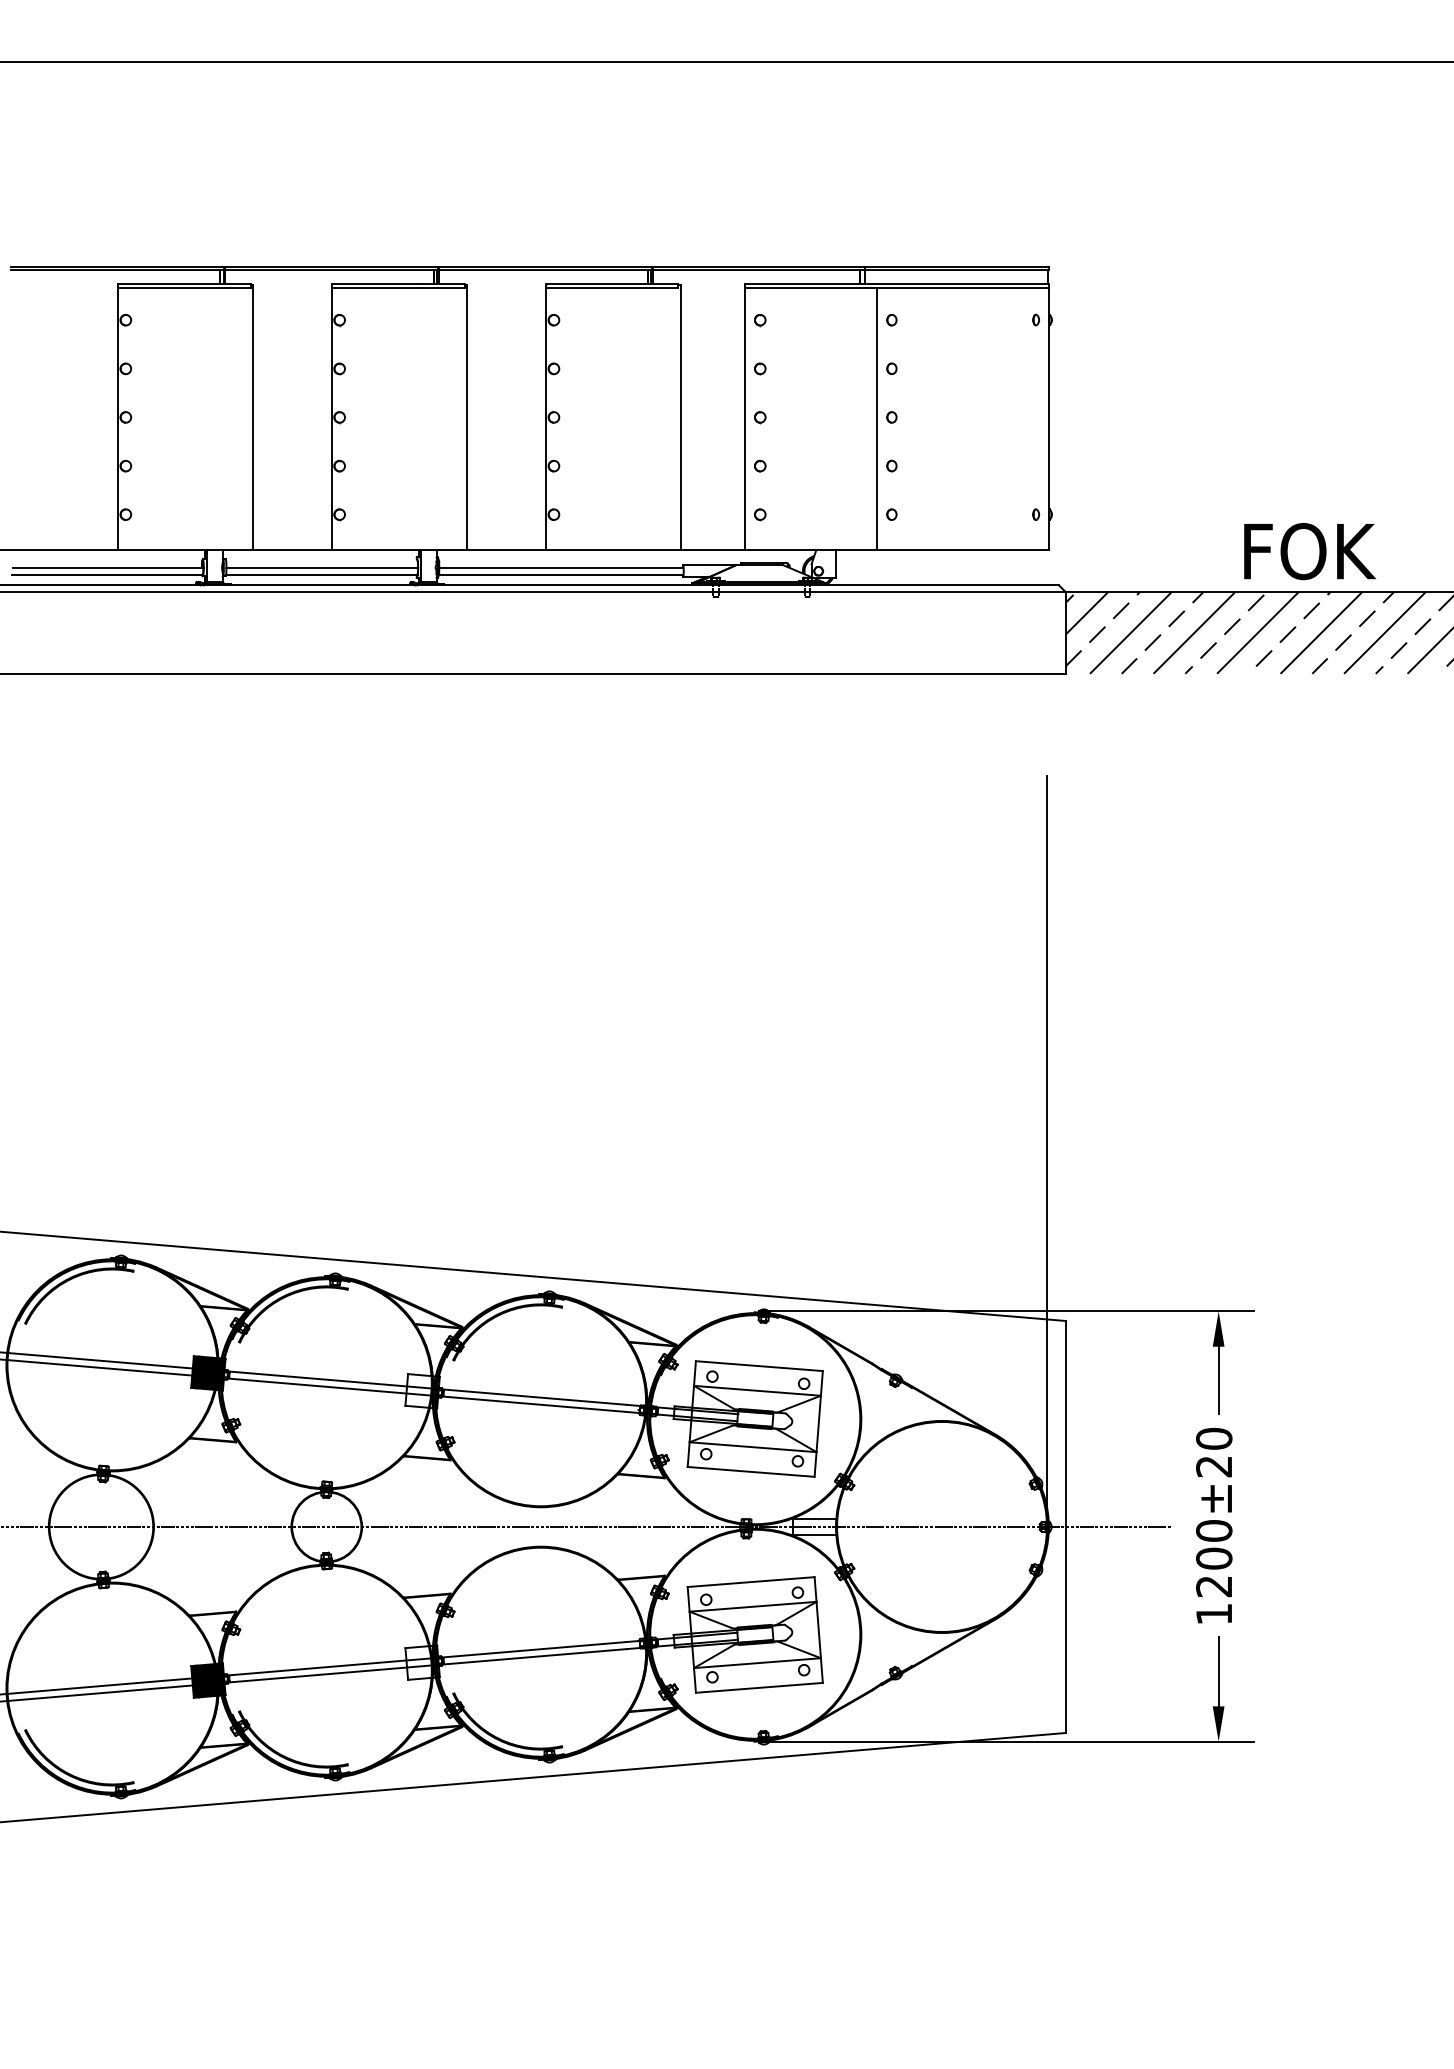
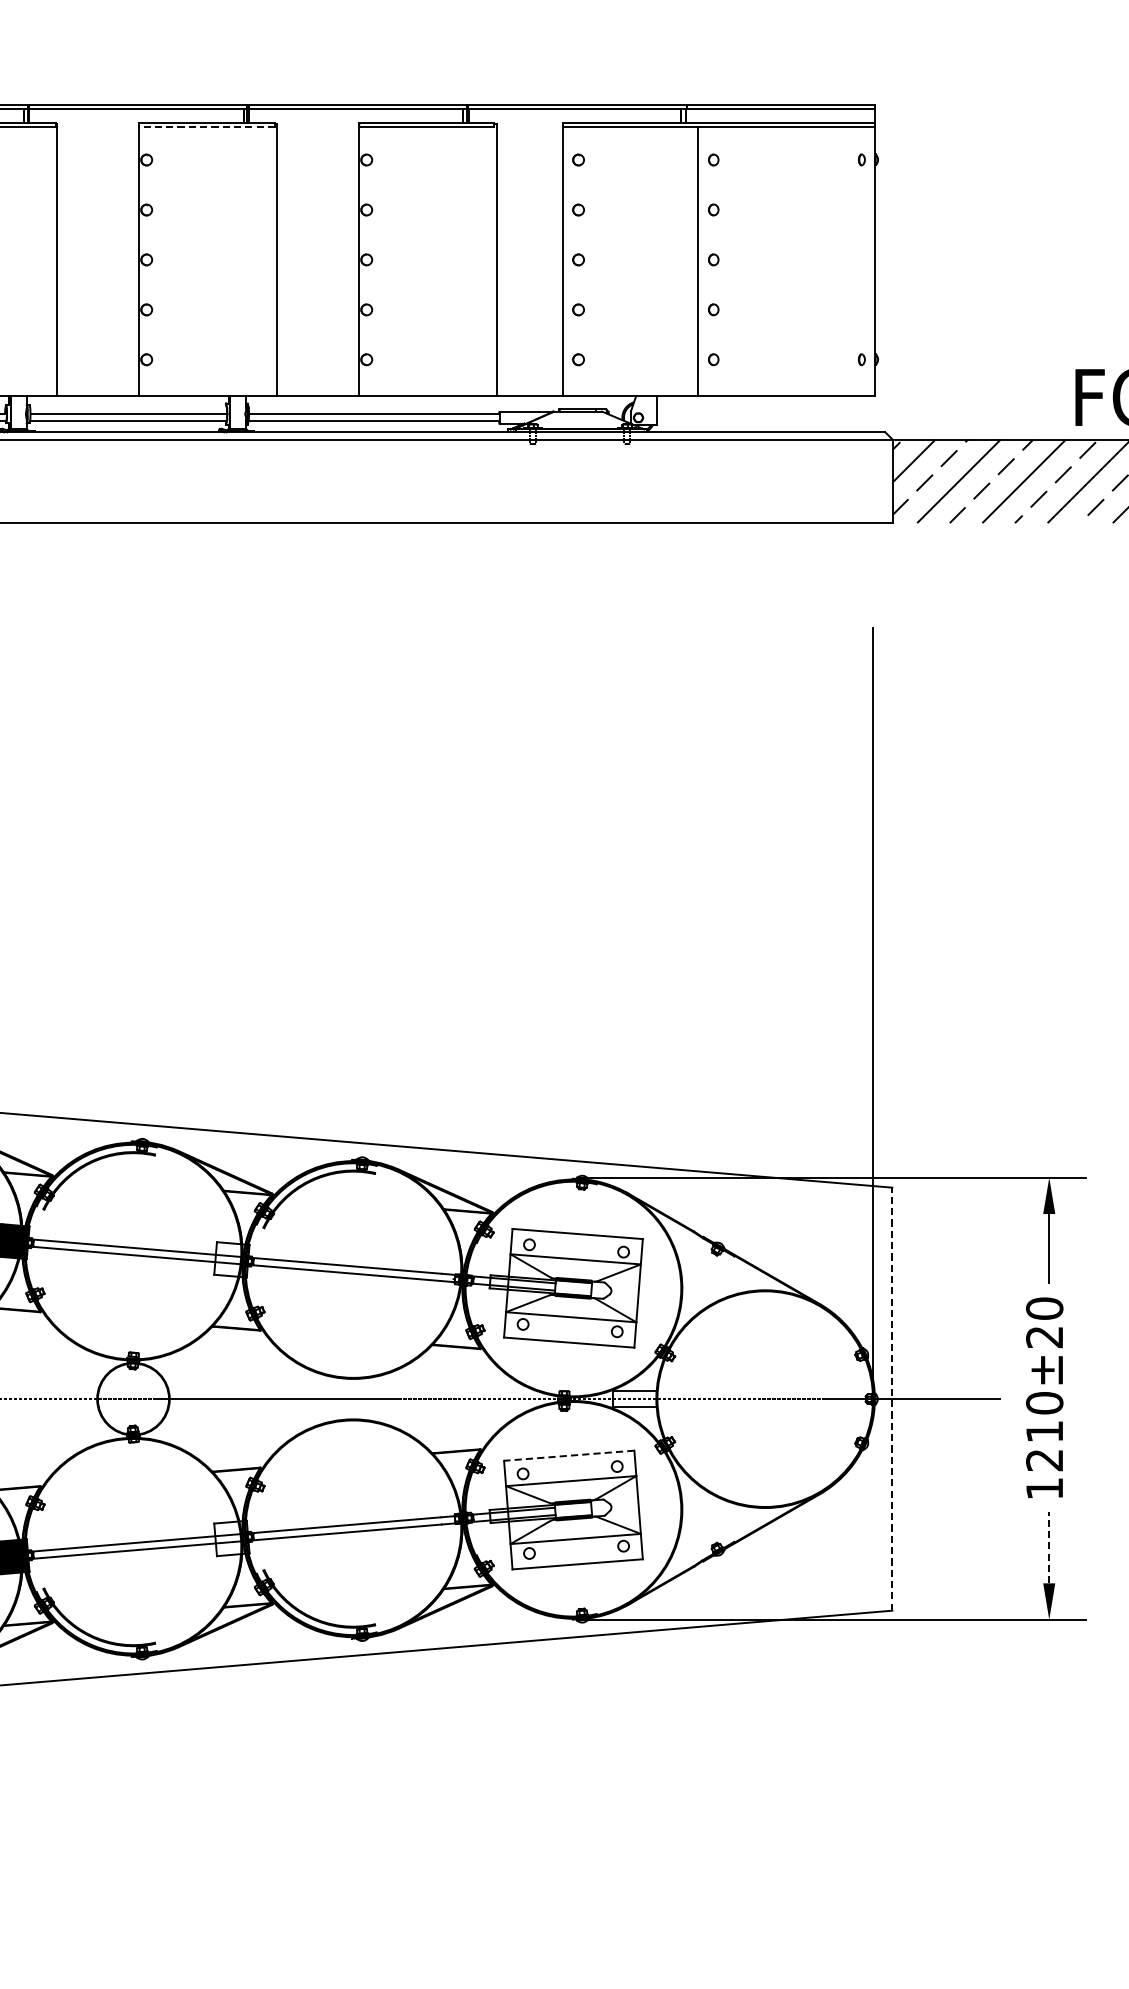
line: (397, 288) -> (206, 127), solid -> dashed
line: (1065, 1527) -> (891, 1399), solid -> dashed
text: (1214, 1558) -> (1044, 1431), 1200±20 -> 1210±20
line: (751, 1582) -> (569, 1456), solid -> dashed
line: (1218, 1671) -> (1049, 1547), solid -> dashed

